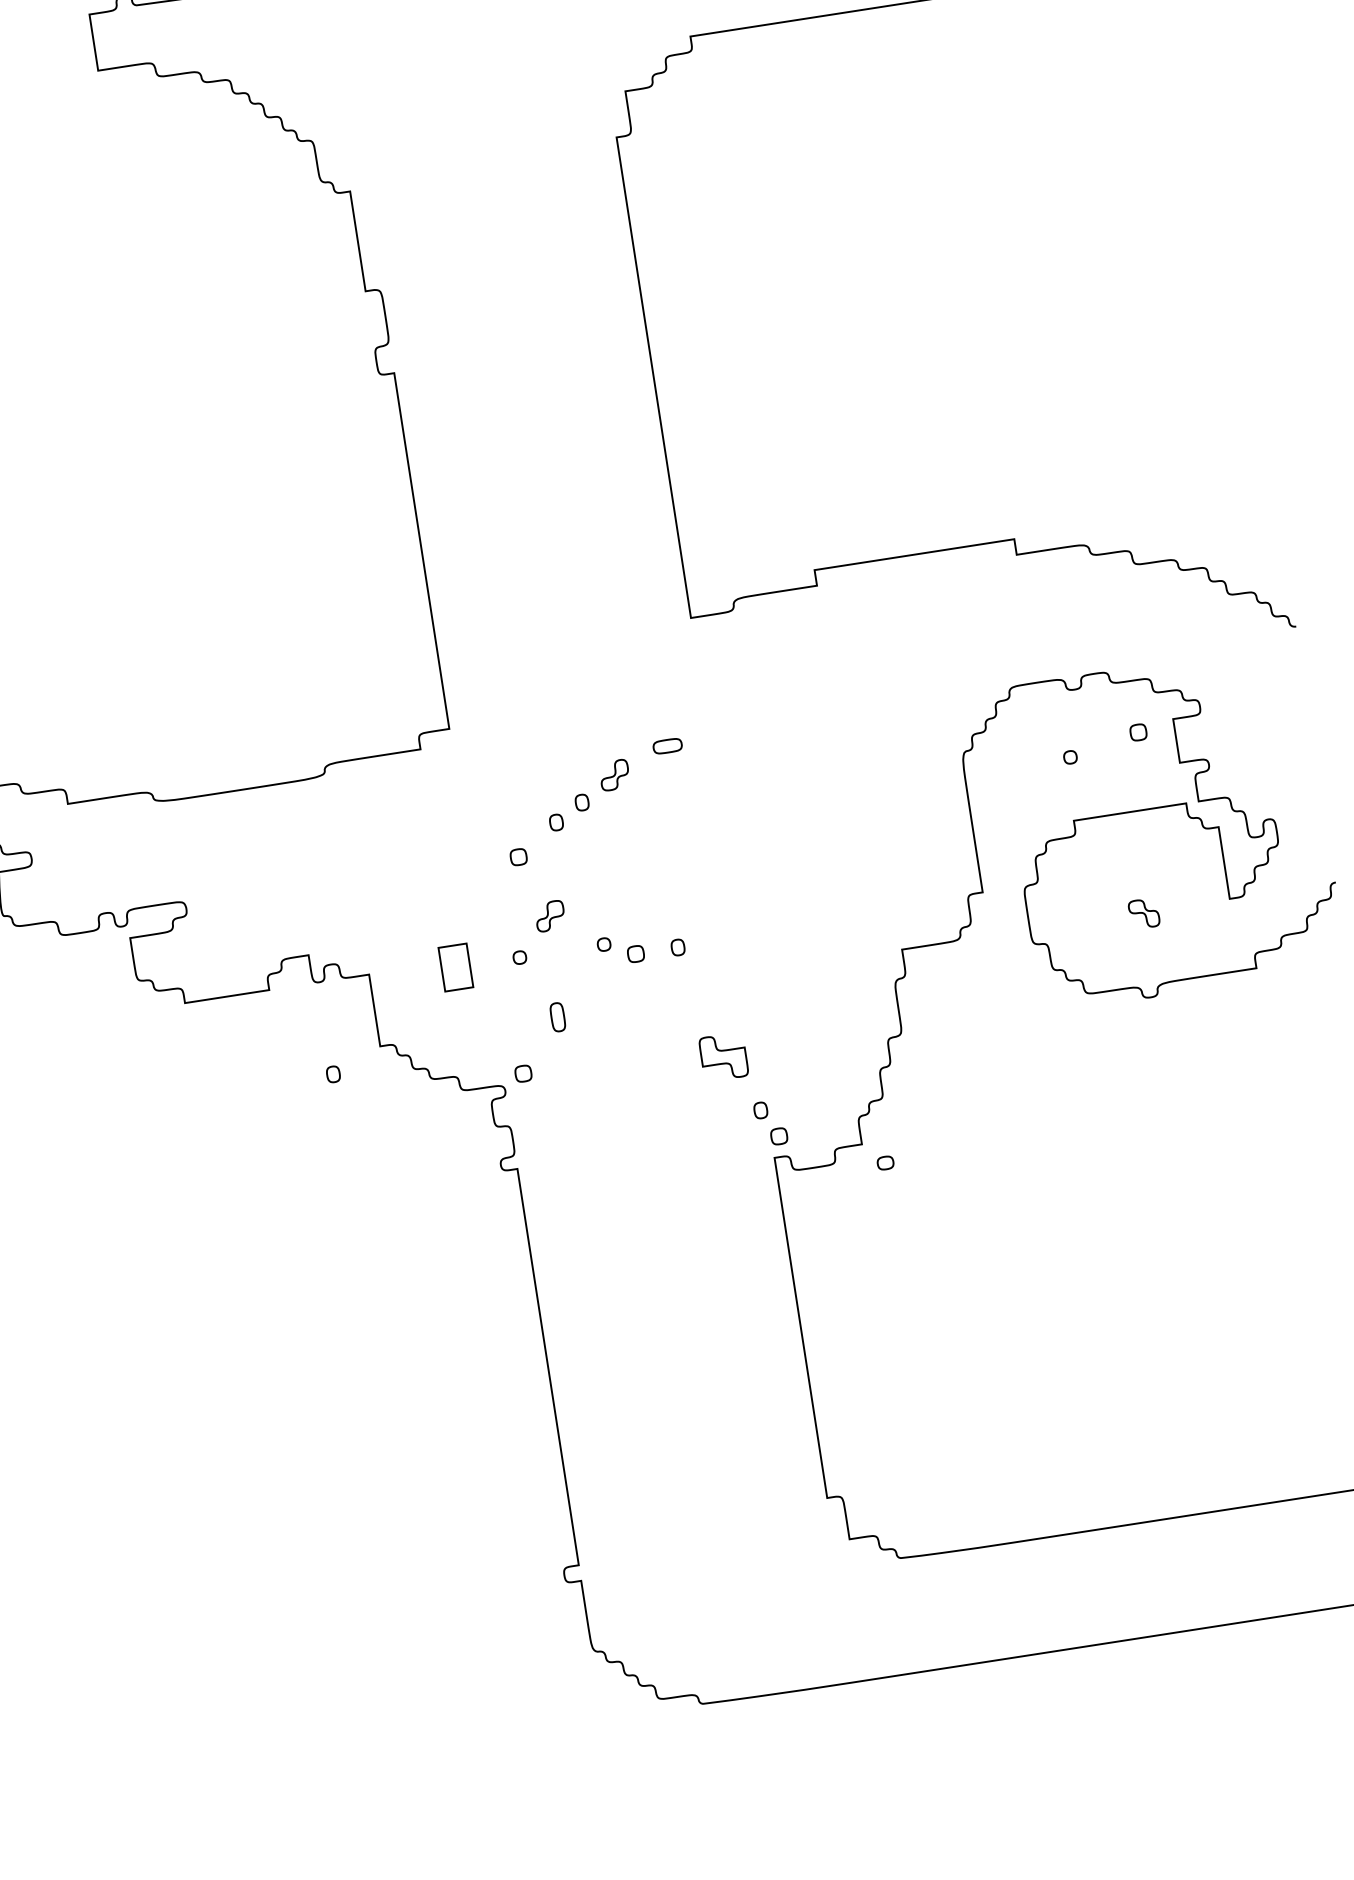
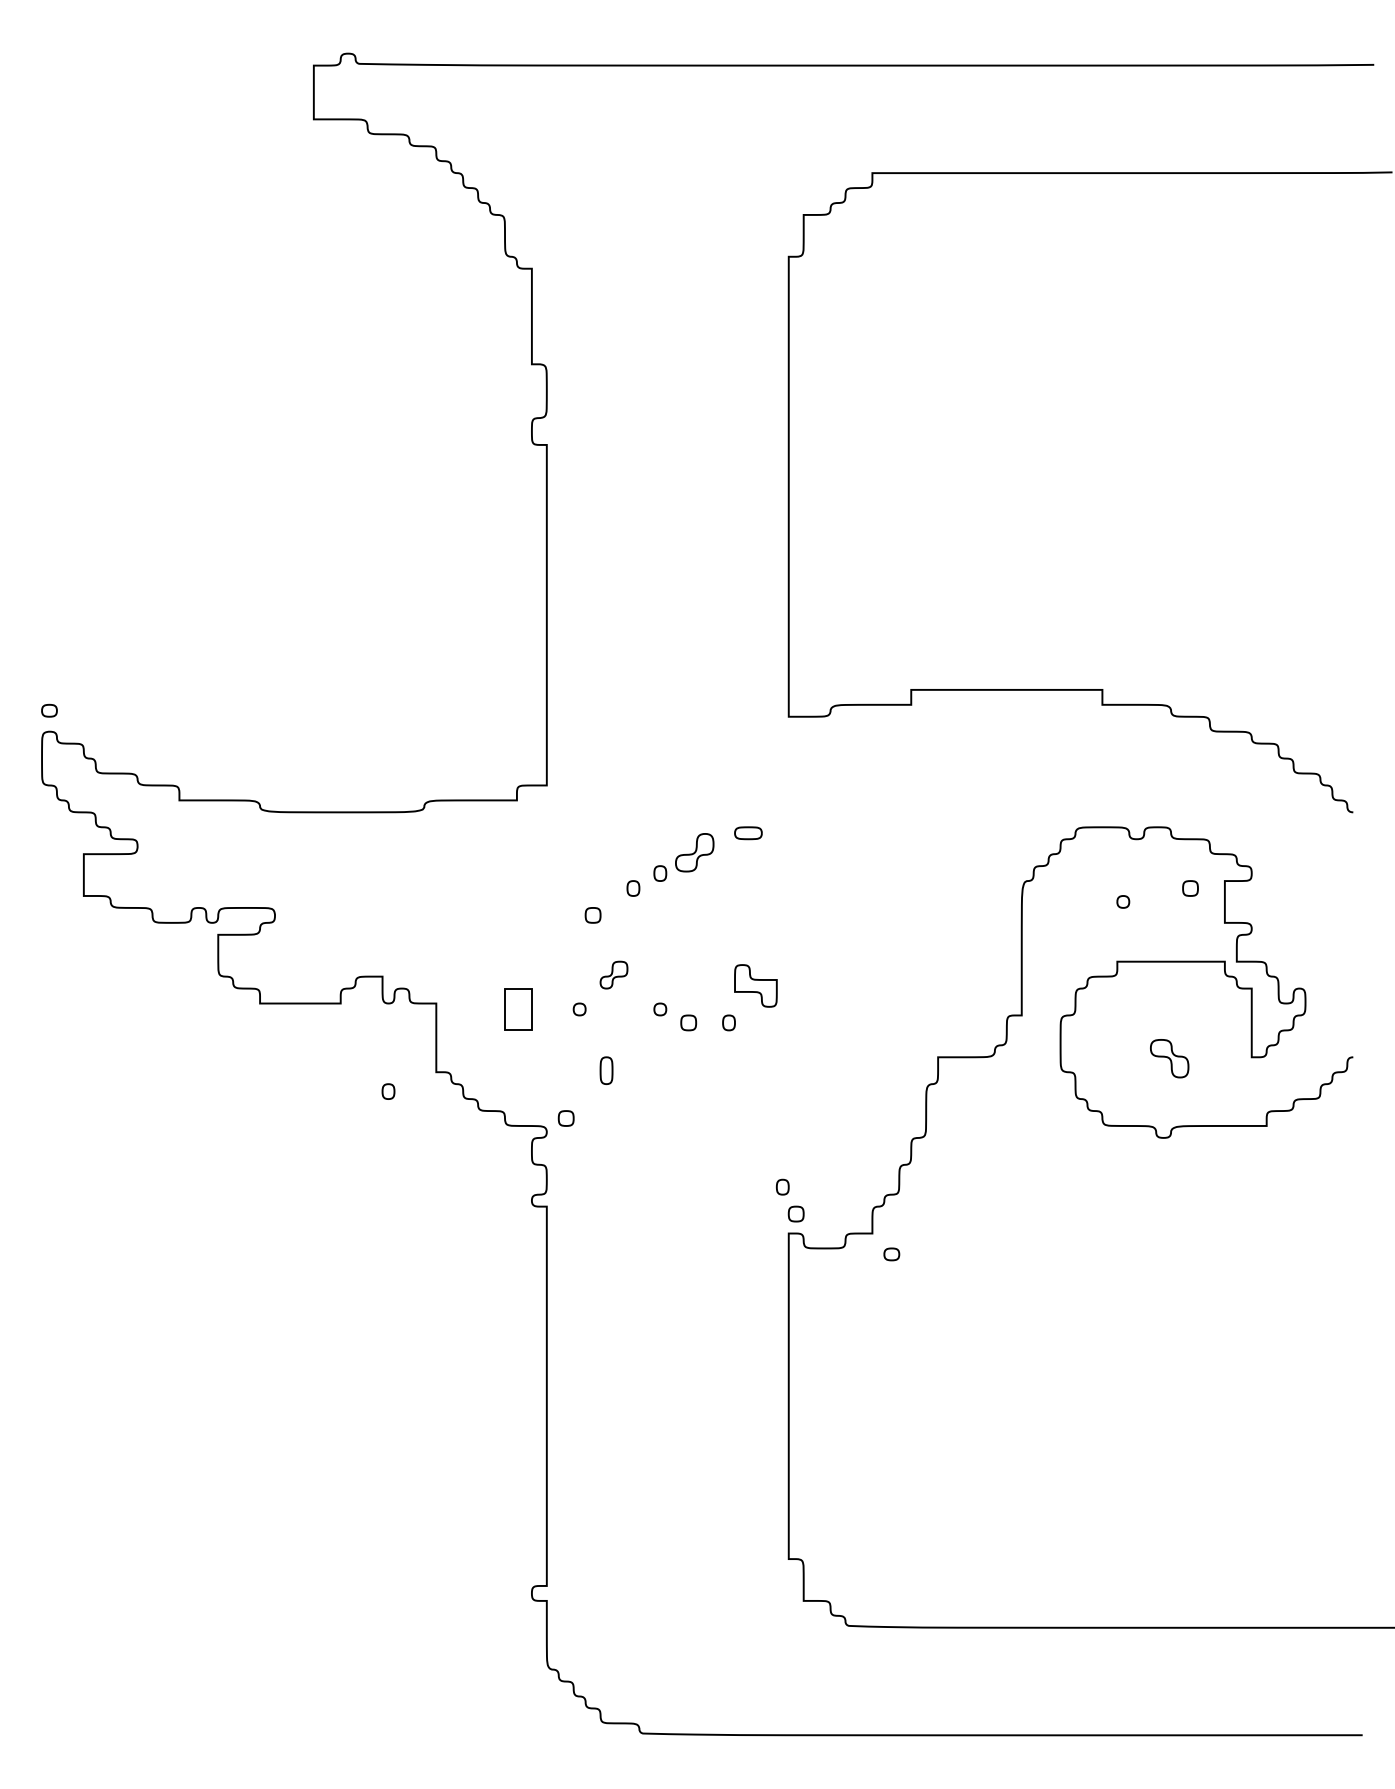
part: (614, 775) -> (694, 852), size x1.4
part: (1144, 913) -> (1169, 1058), size x1.4
part: (723, 1056) -> (755, 985), moved

